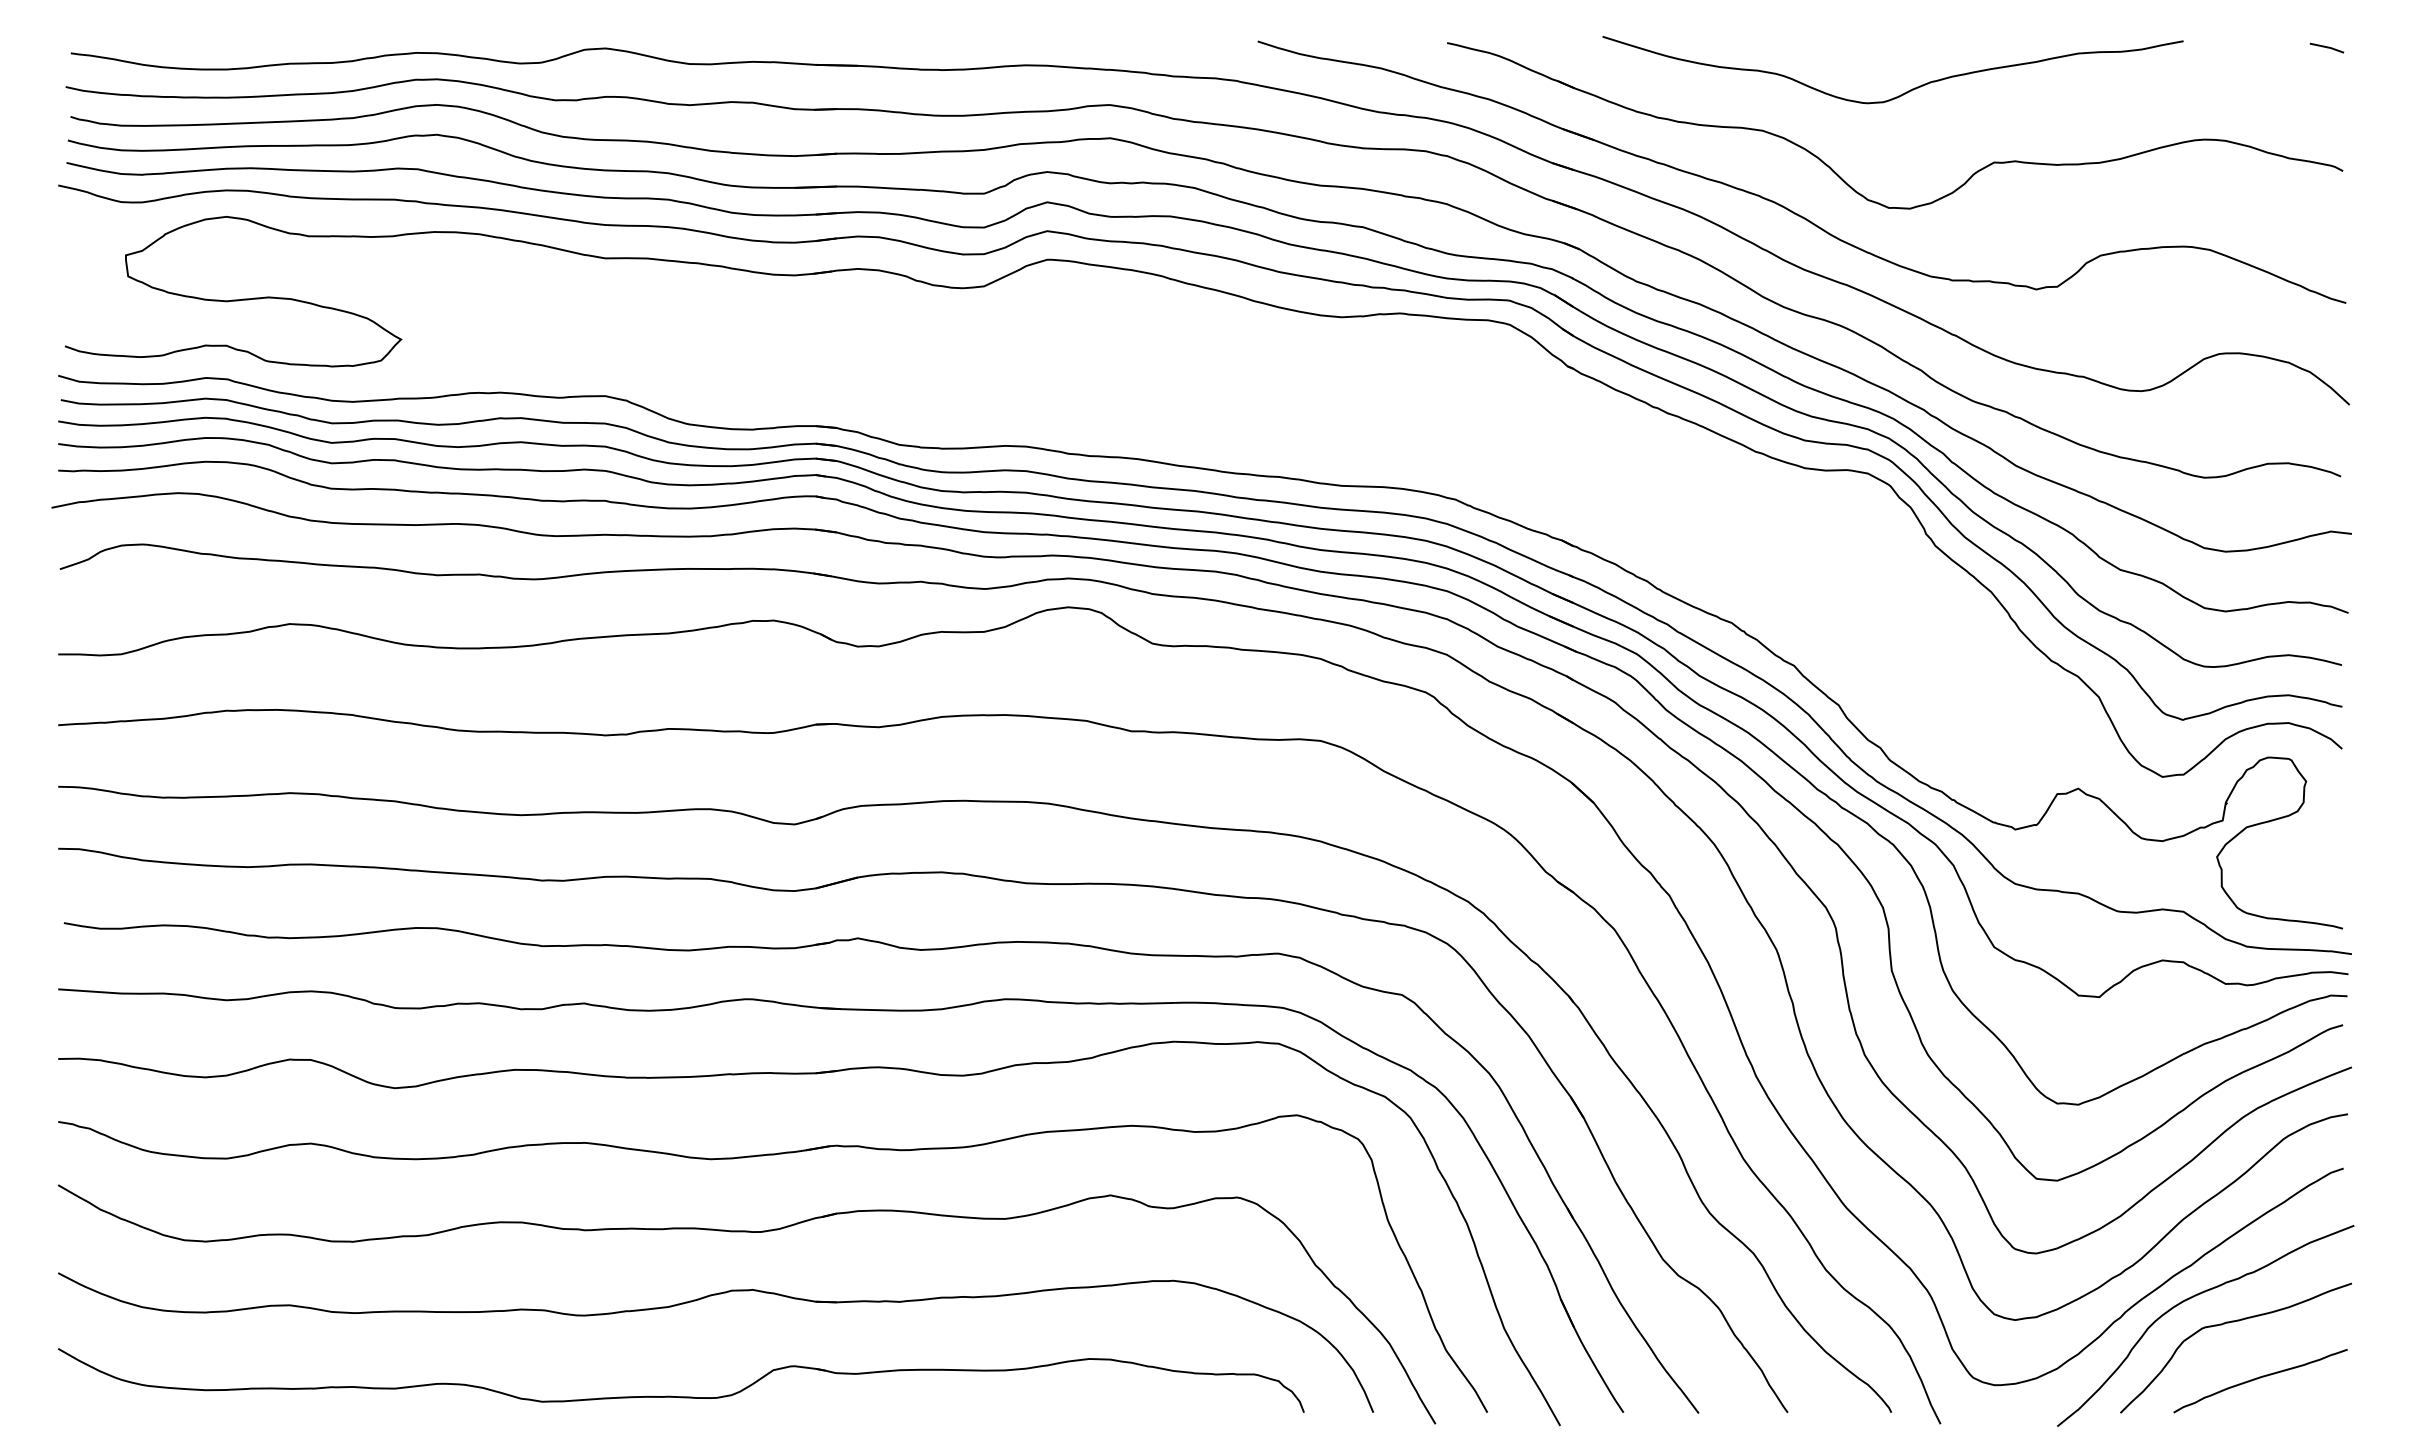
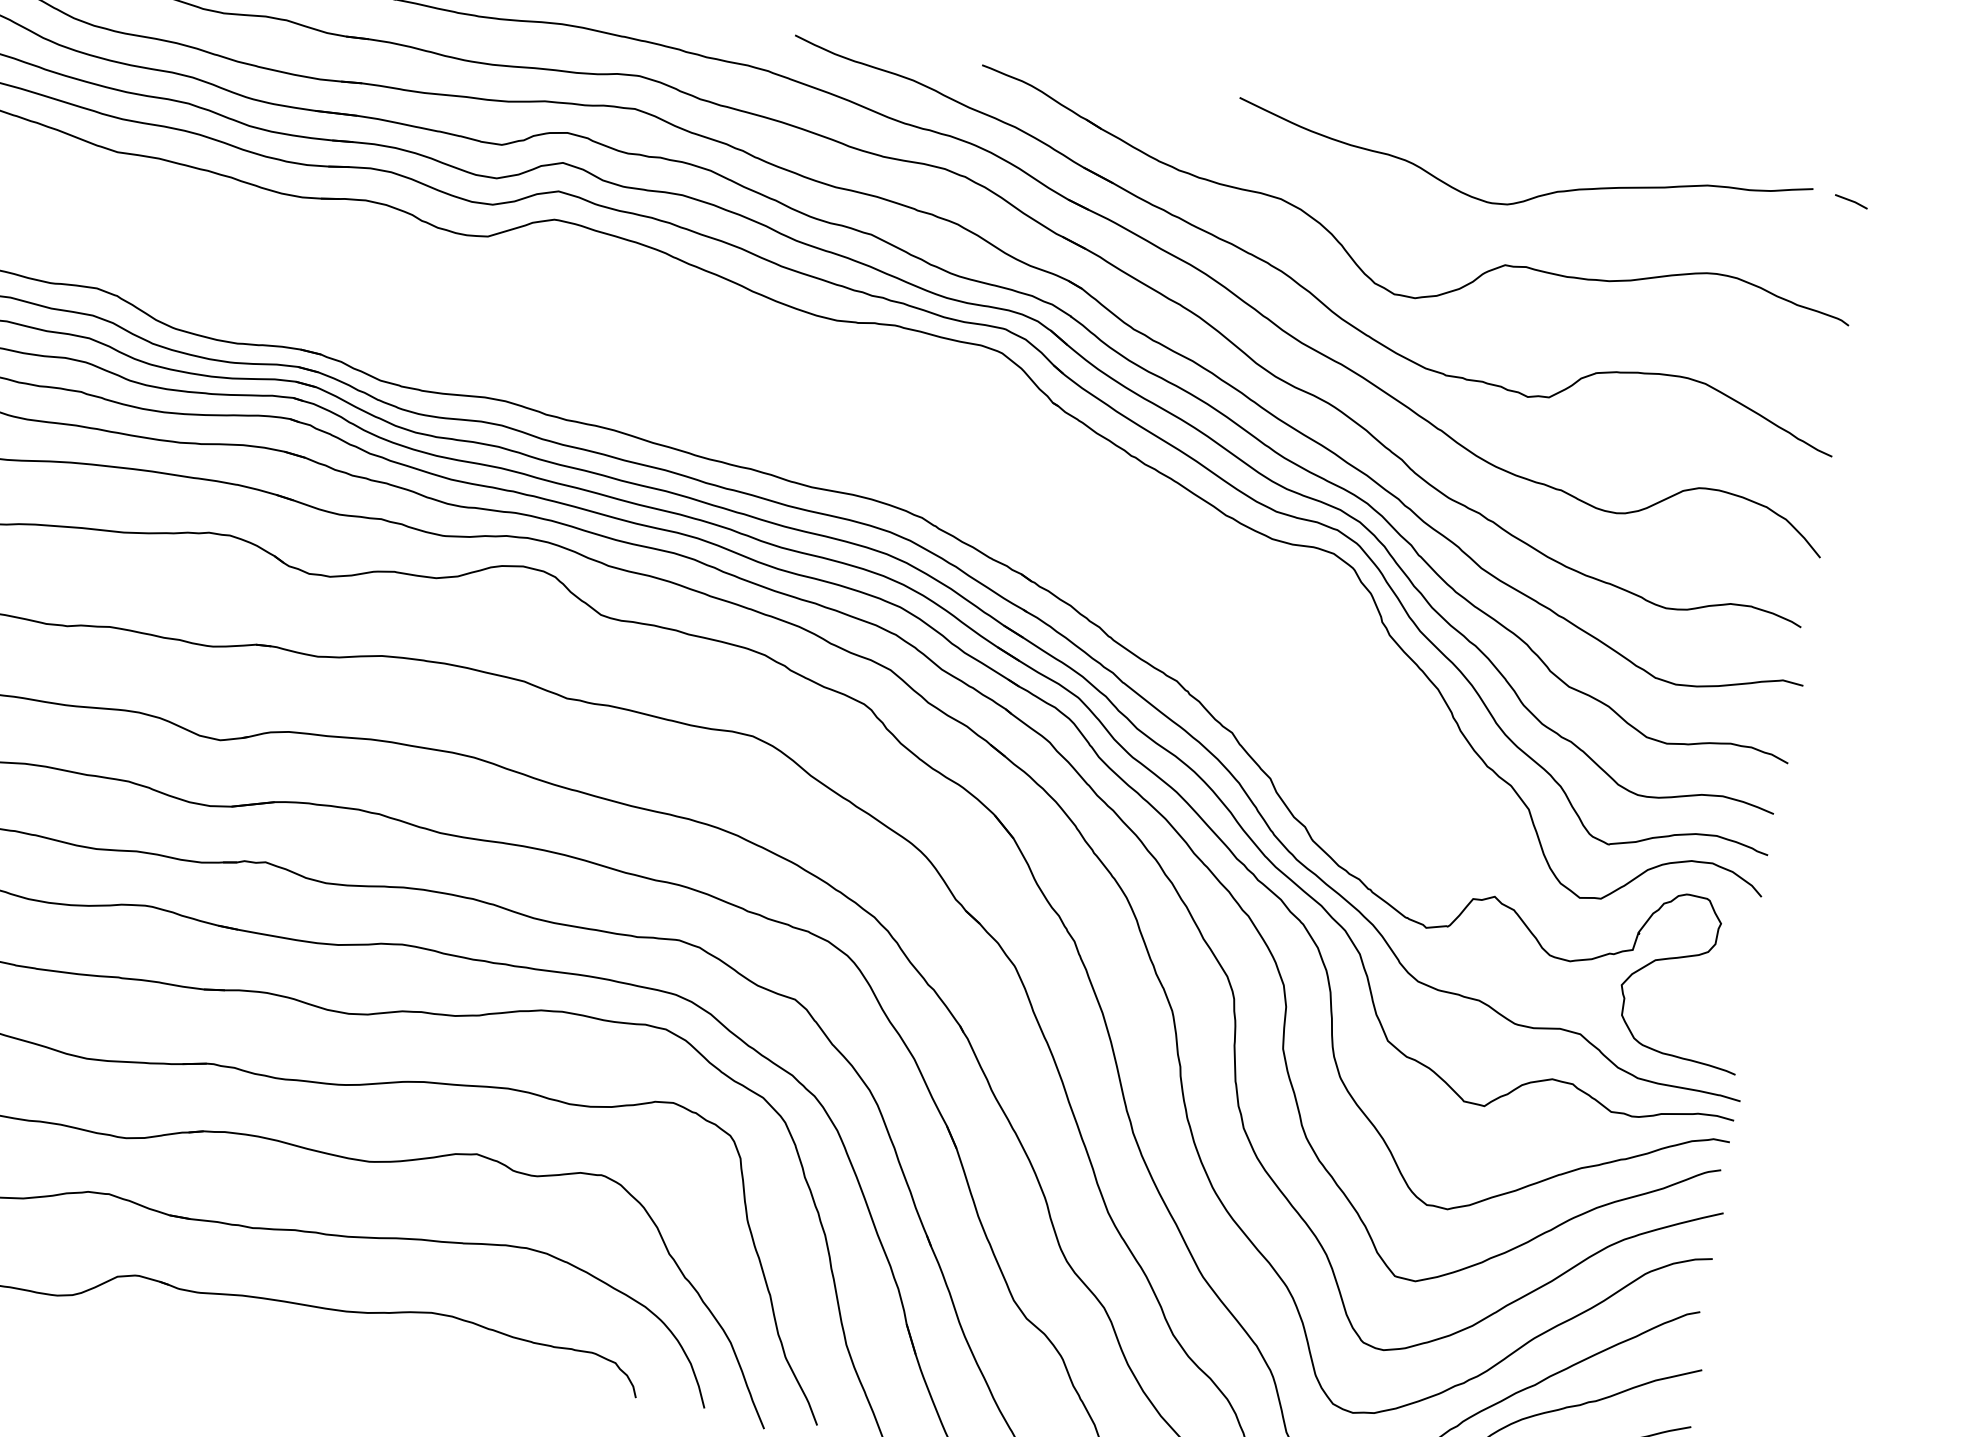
curve: (1904, 92) -> (1529, 198), moved

